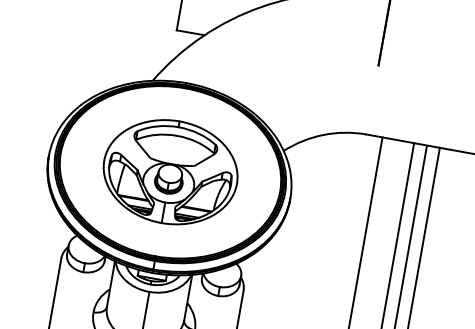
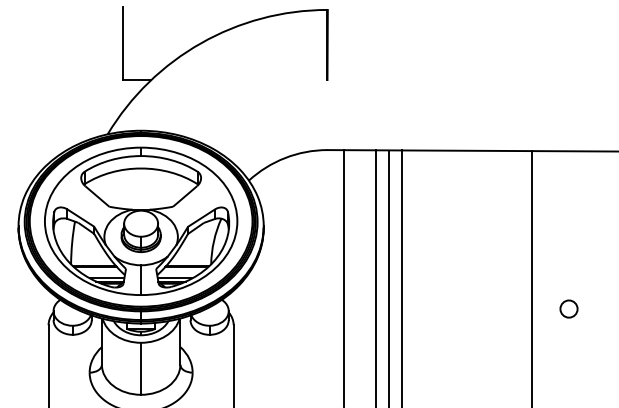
part: (171, 171) -> (141, 220), size x1.43

